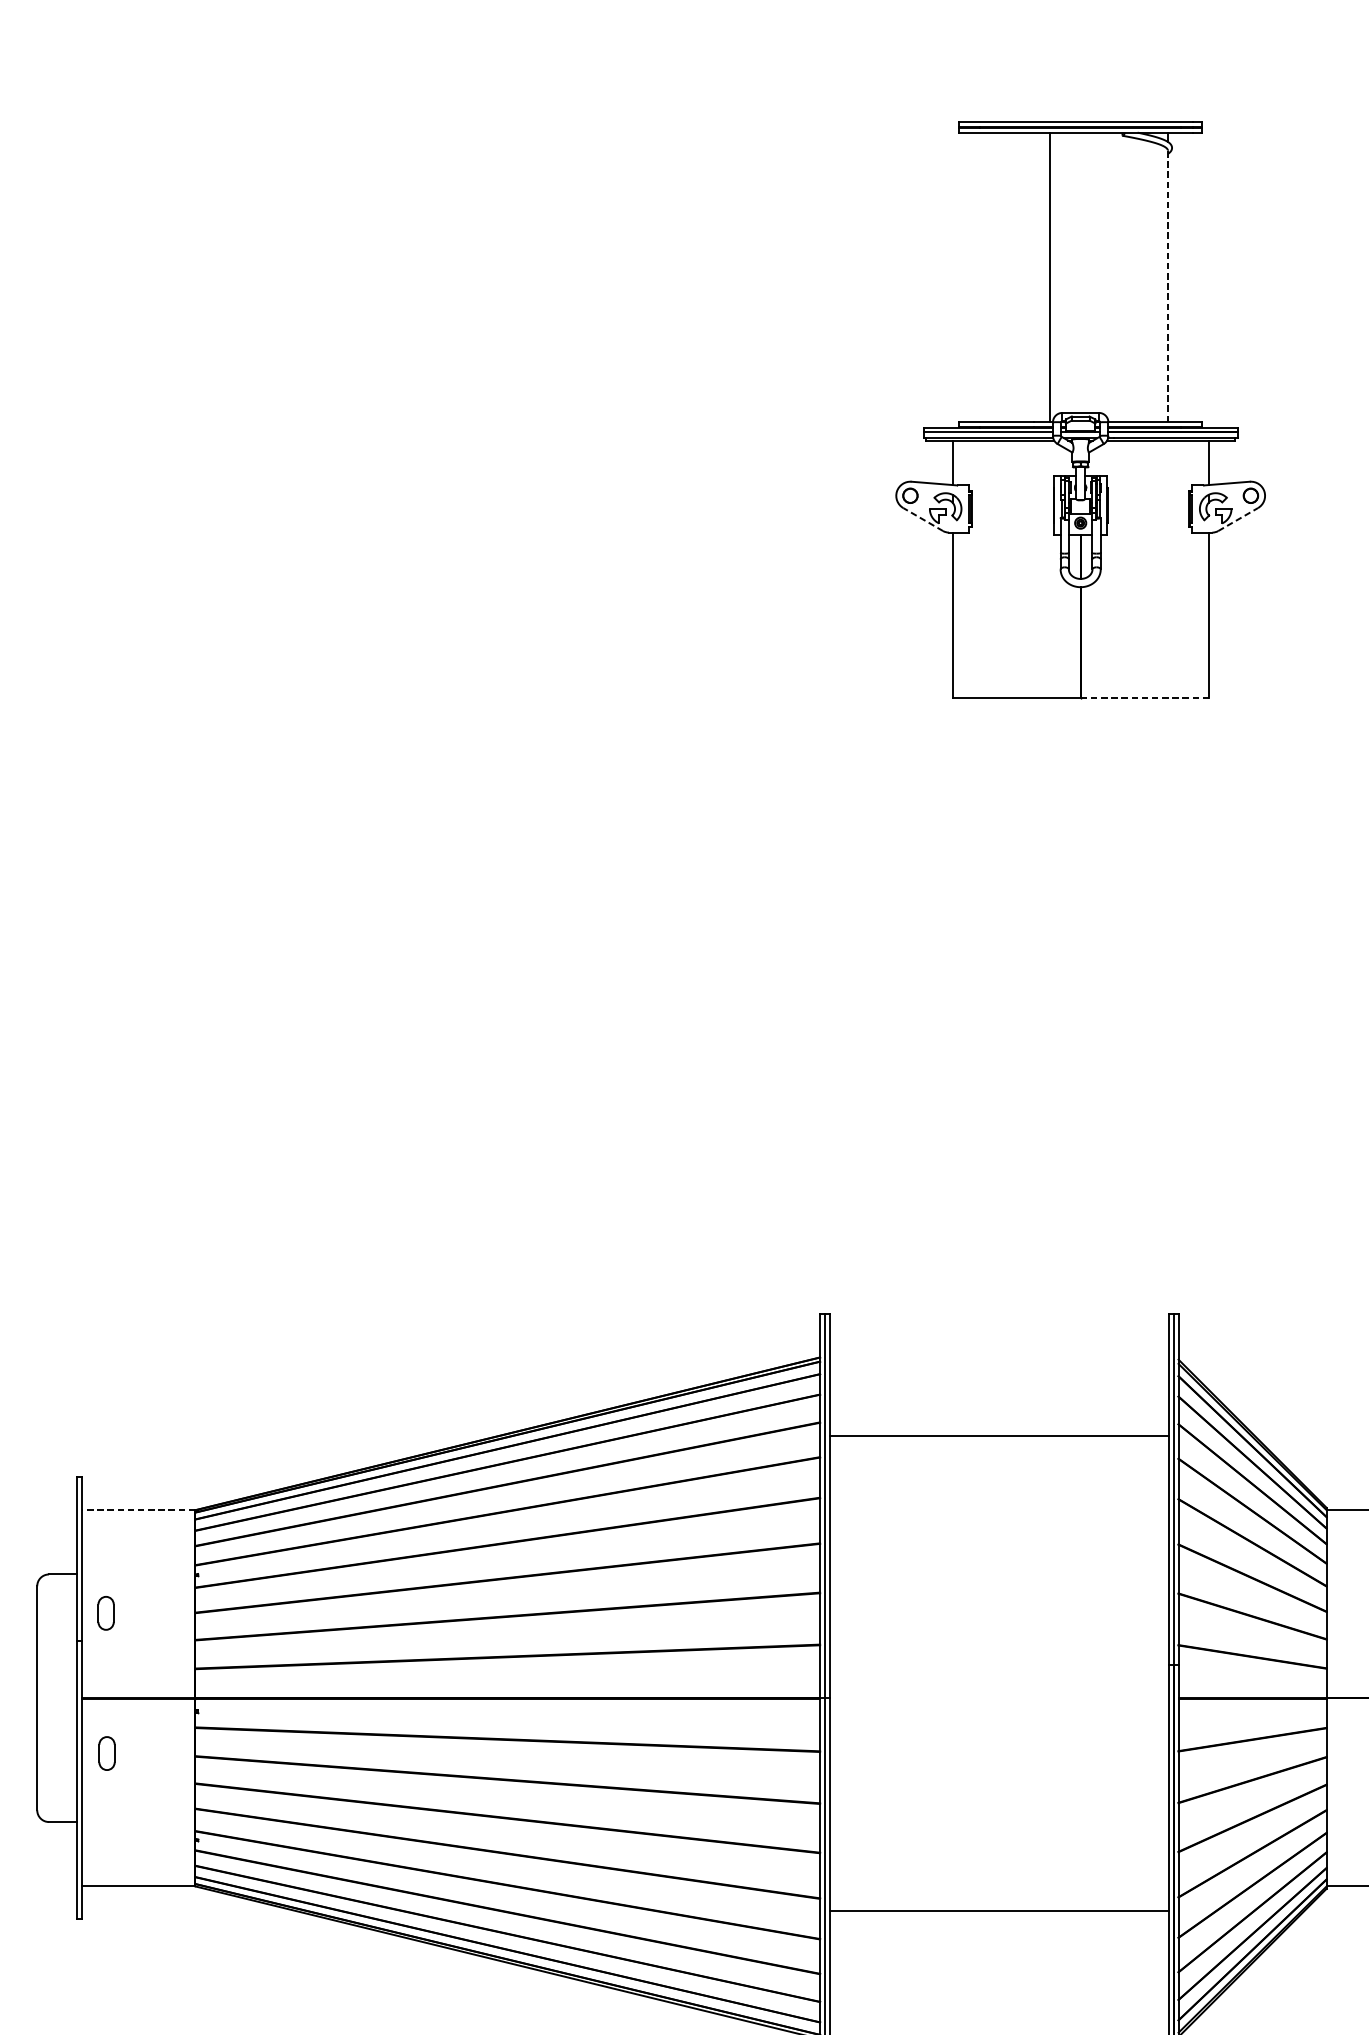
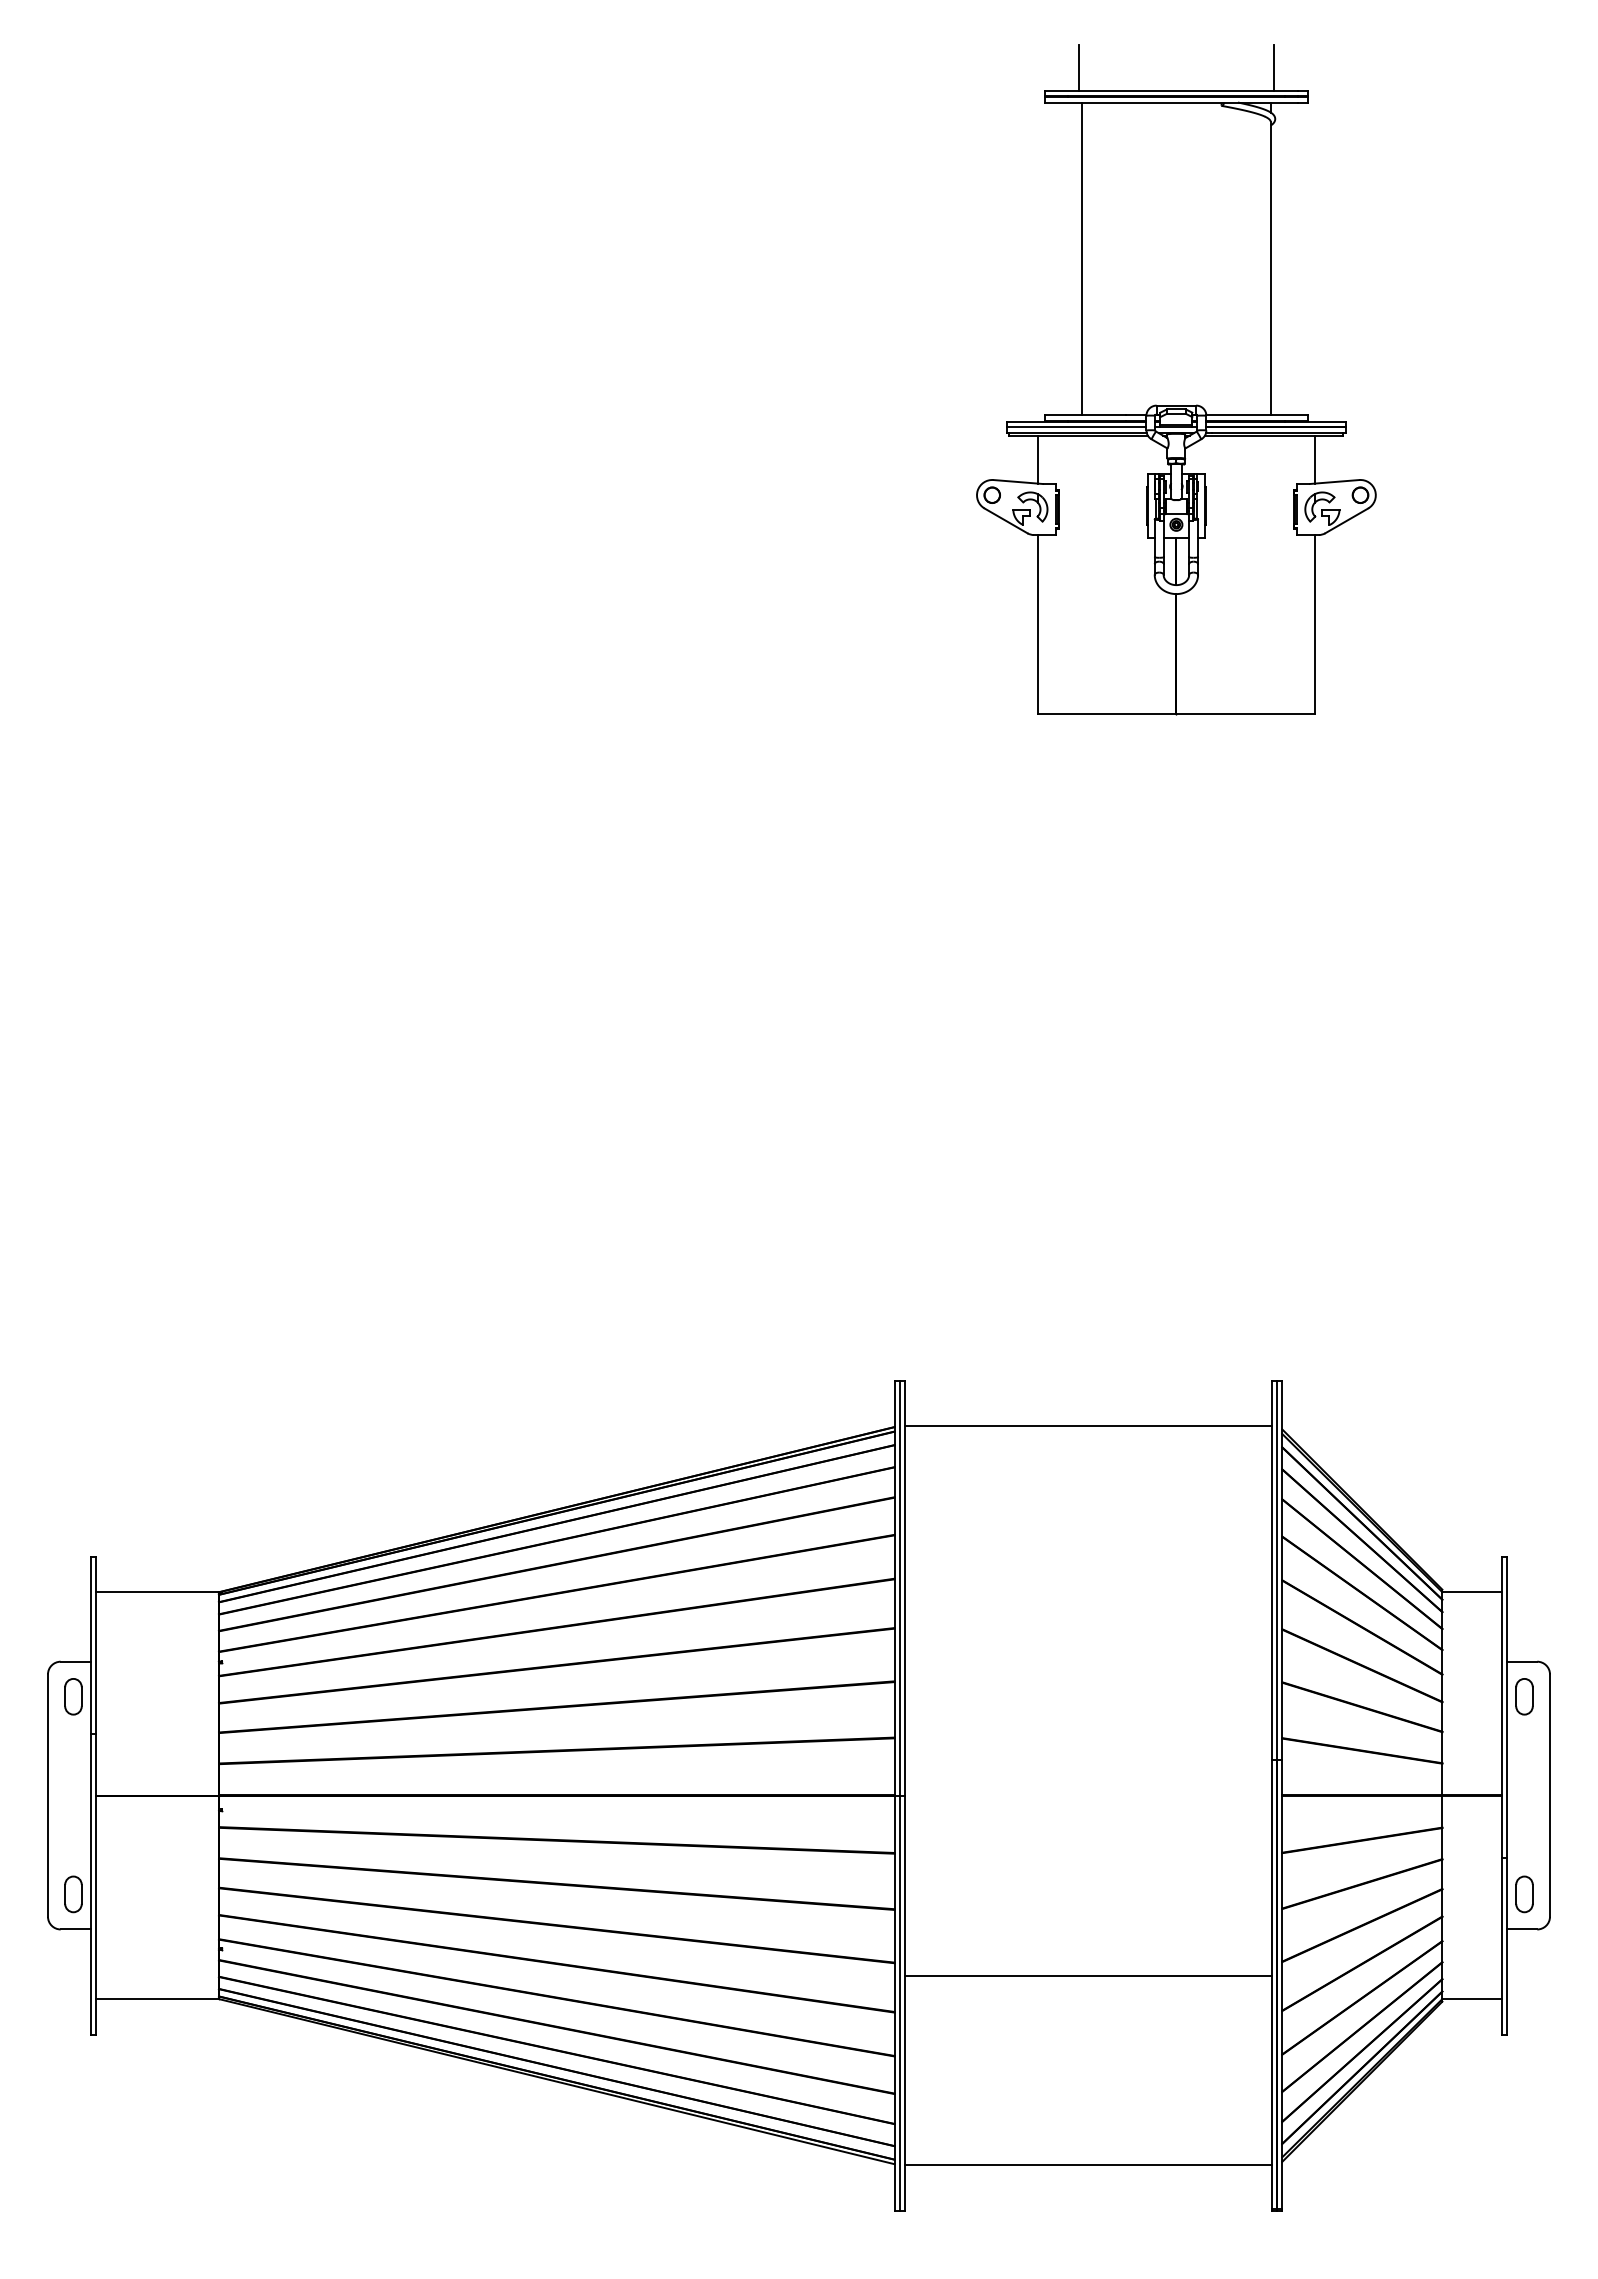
line: (990, 101) -> (1078, 68), added
line: (1170, 101) -> (1273, 68), added
line: (1050, 276) -> (1082, 258), moved
line: (1167, 286) -> (1270, 268), dashed -> solid
line: (923, 519) -> (1006, 520), dashed -> solid
line: (1237, 519) -> (1346, 520), dashed -> solid
line: (1145, 697) -> (1246, 713), dashed -> solid
line: (999, 1435) -> (1088, 1425), moved
line: (138, 1510) -> (157, 1592), dashed -> solid
part: (106, 1613) -> (73, 1696), moved
part: (107, 1753) -> (73, 1894), moved
line: (999, 1910) -> (1088, 1976), moved

